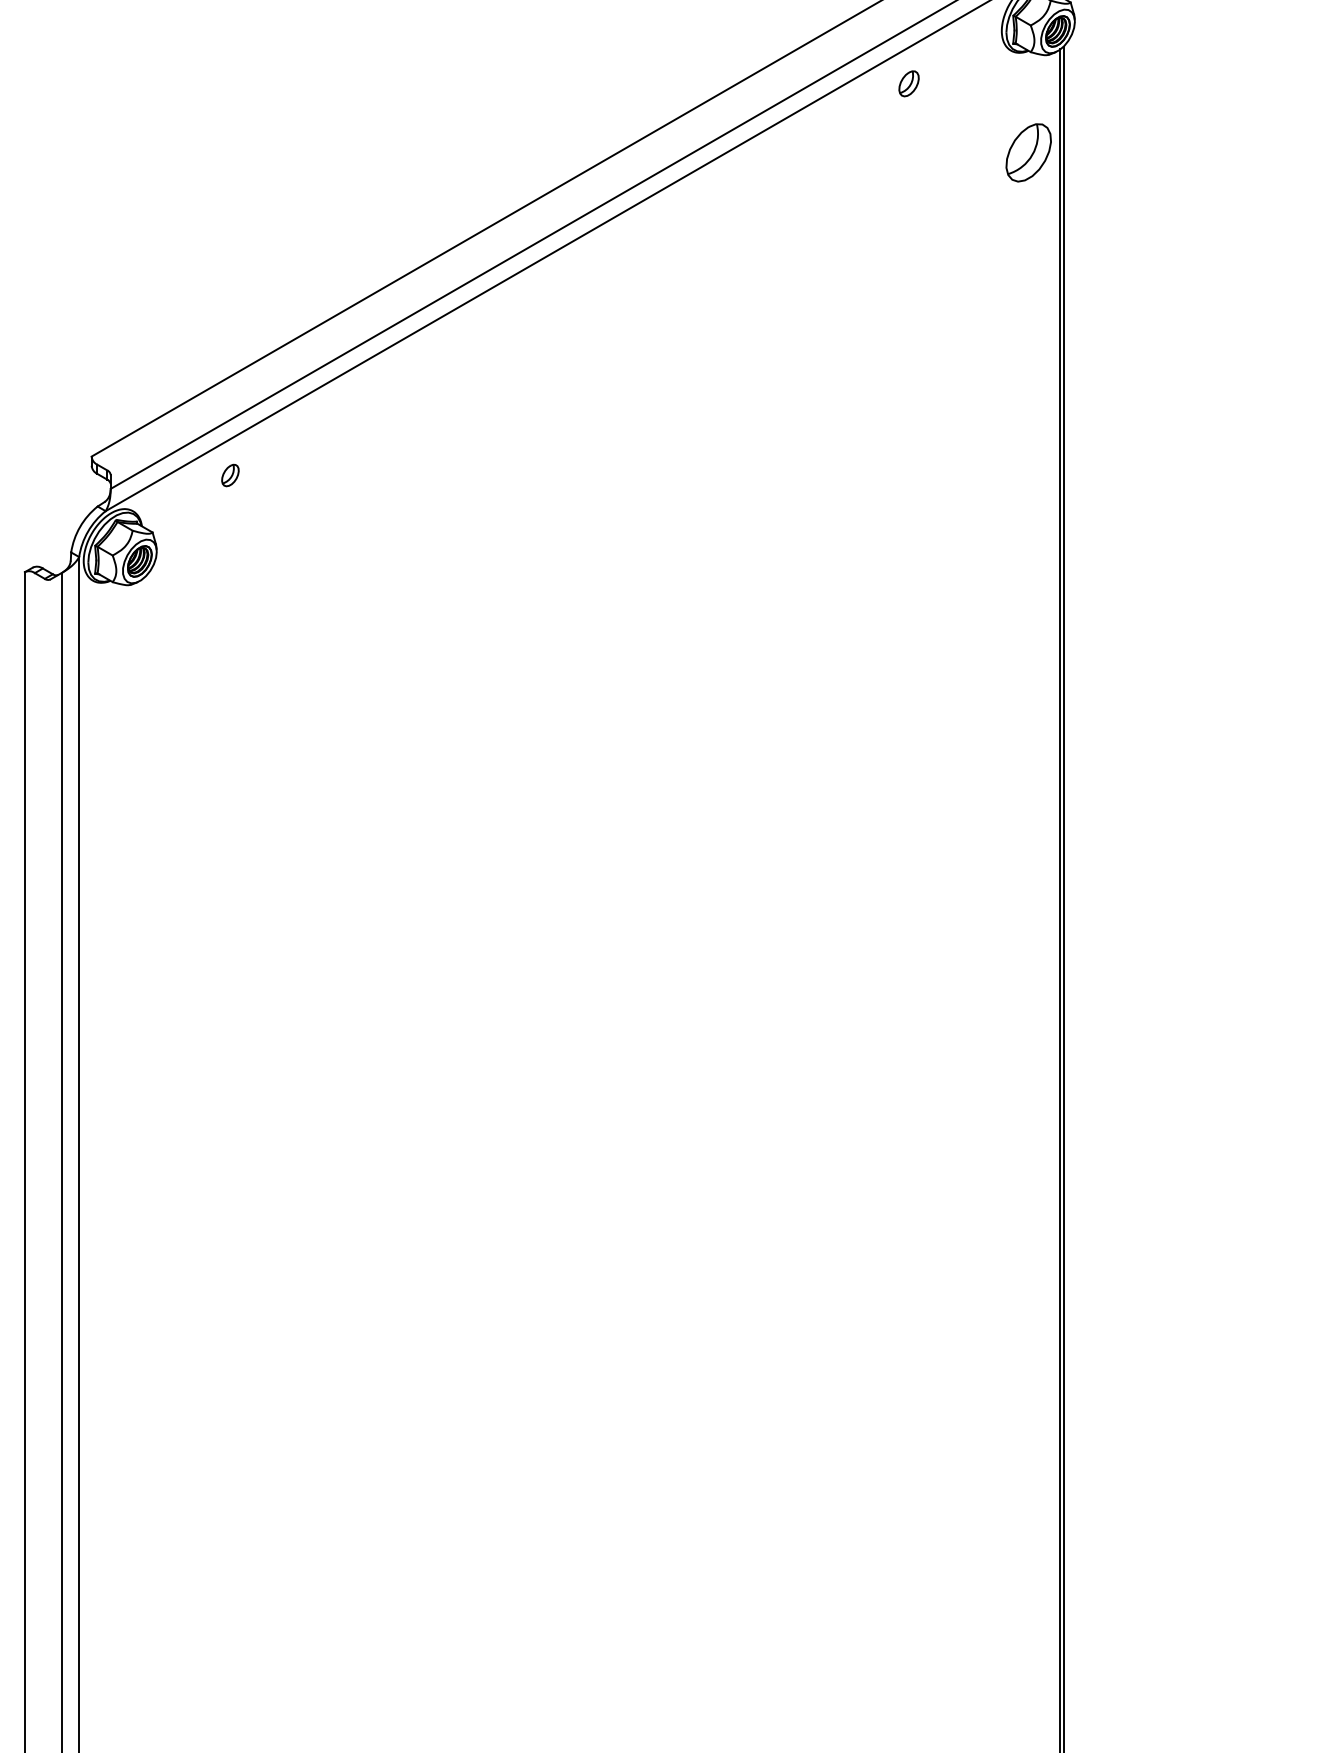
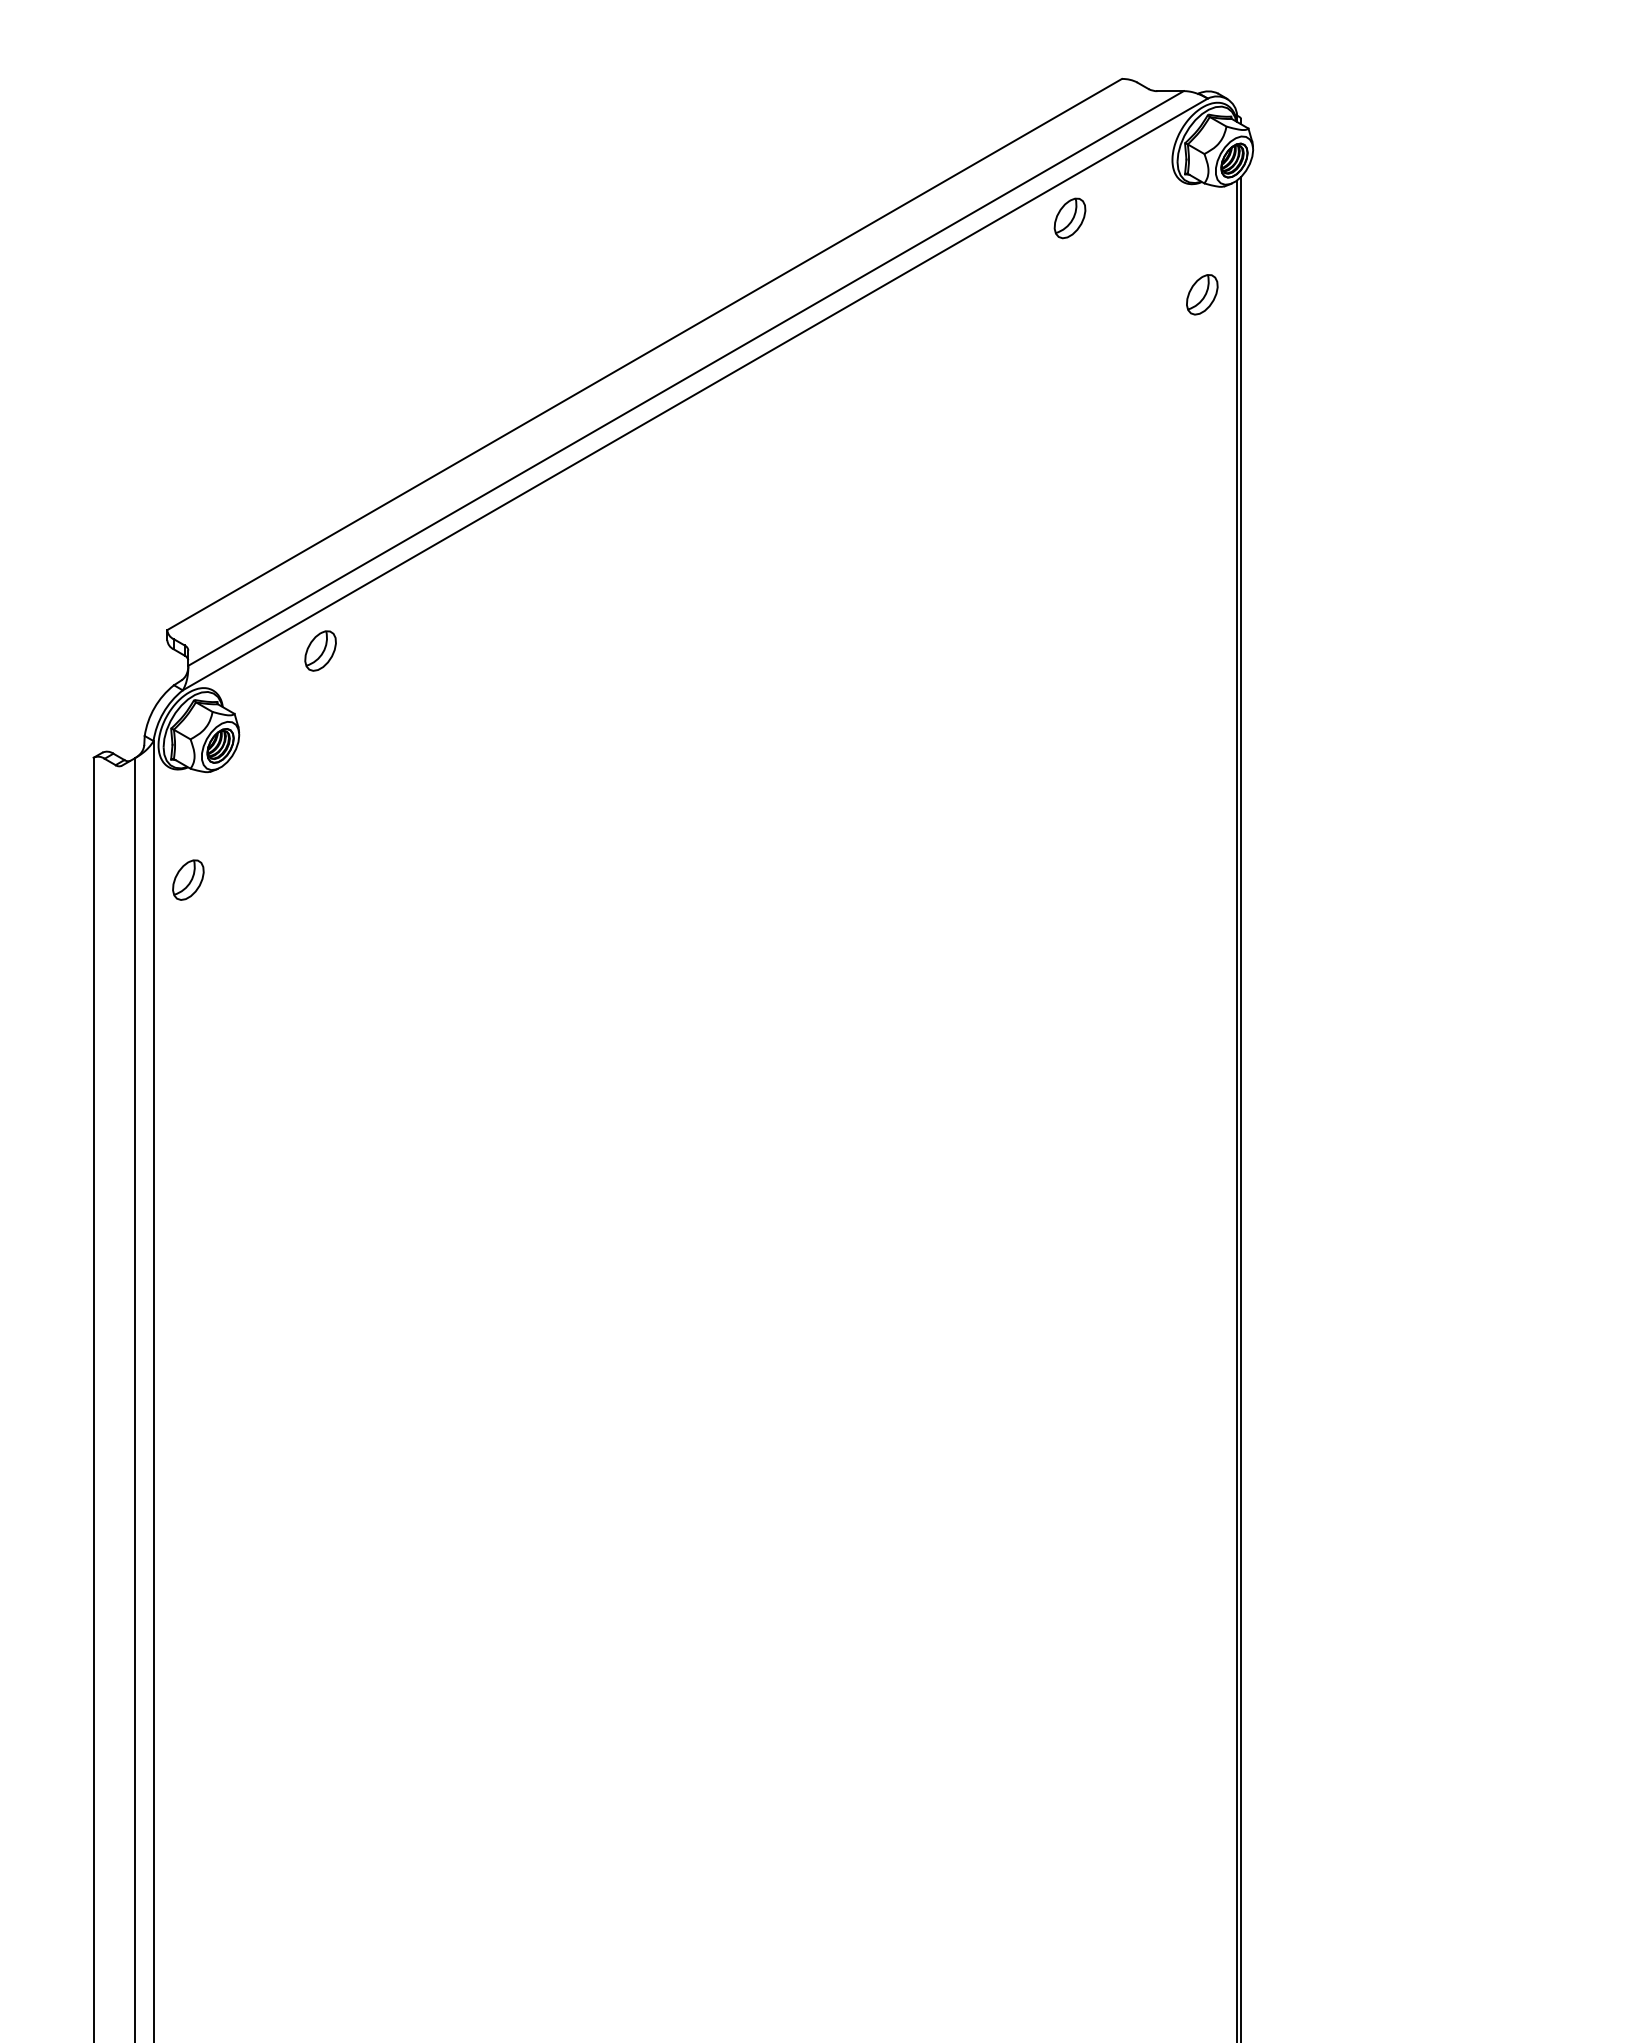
part: (908, 83) -> (1069, 218), size x1.43
part: (1029, 152) -> (1202, 294), size x0.62
part: (230, 475) -> (320, 650), size x1.67
part: (110, 682) -> (188, 879), added

